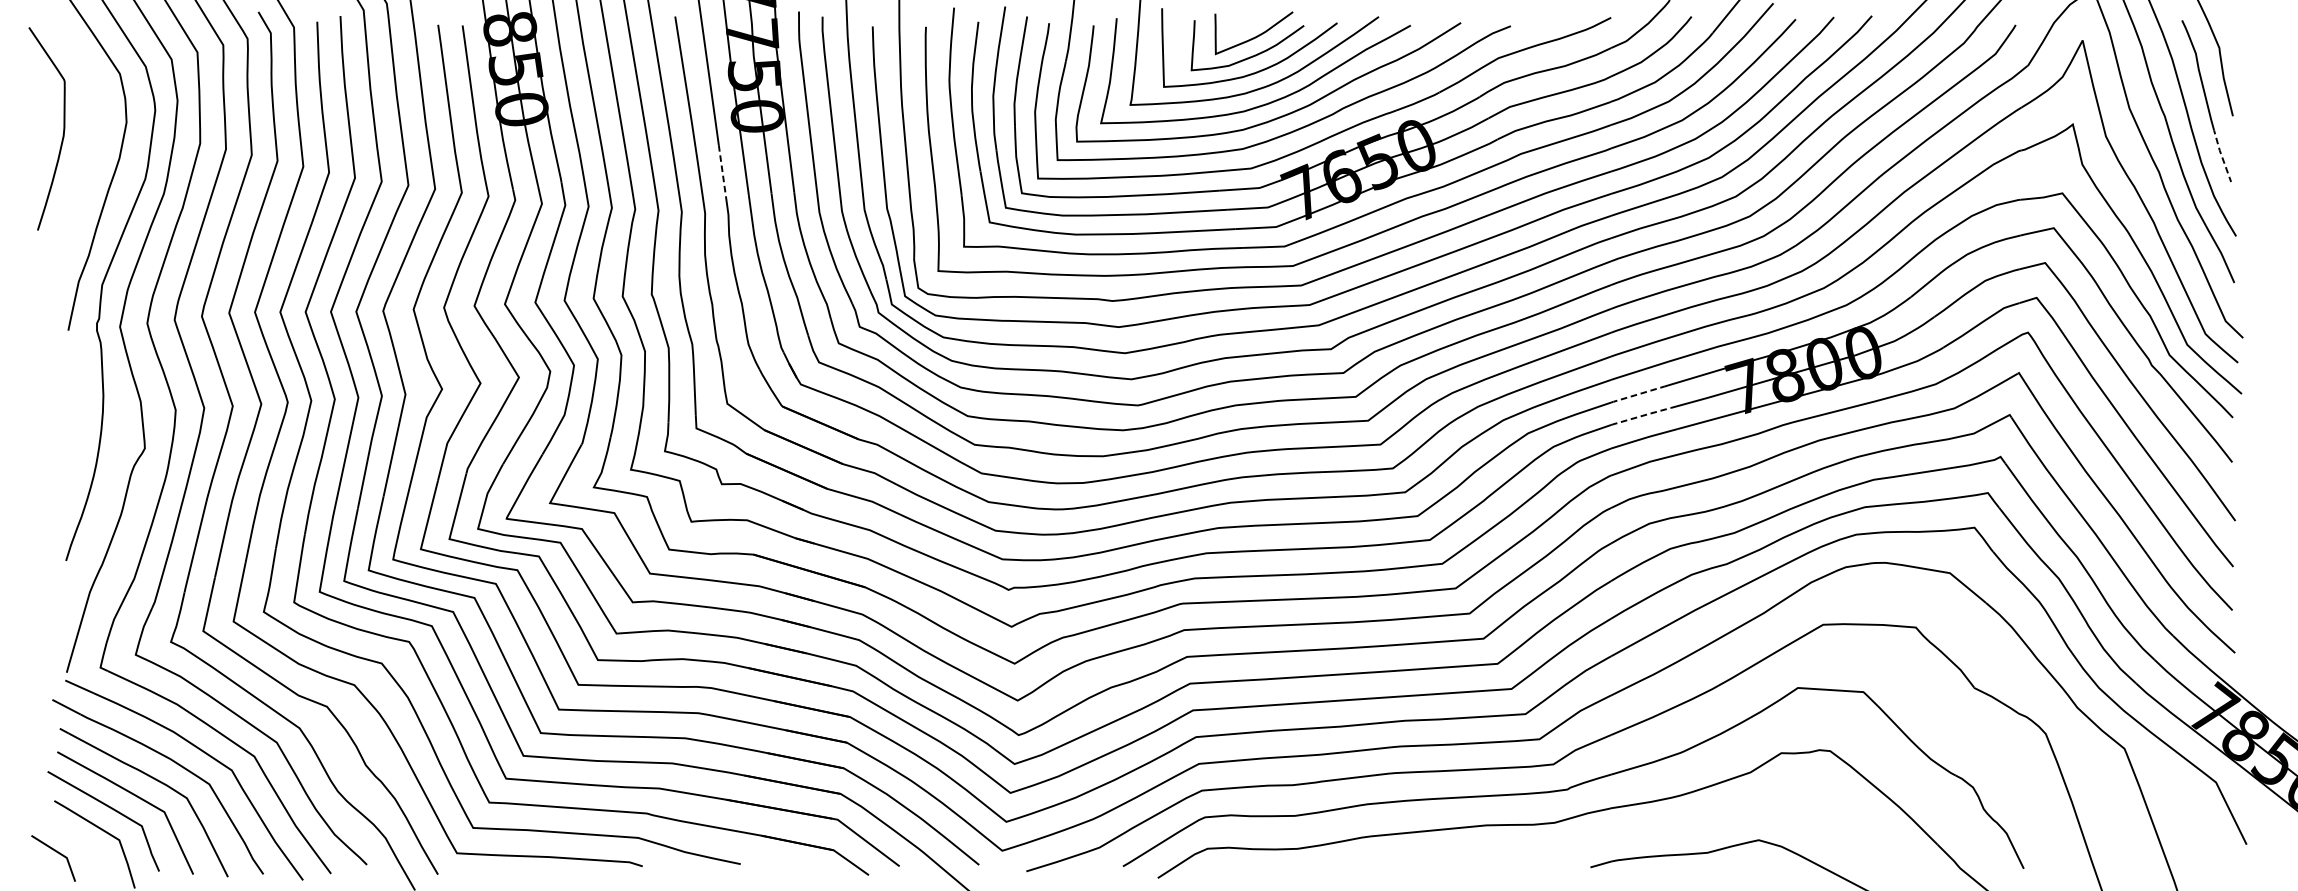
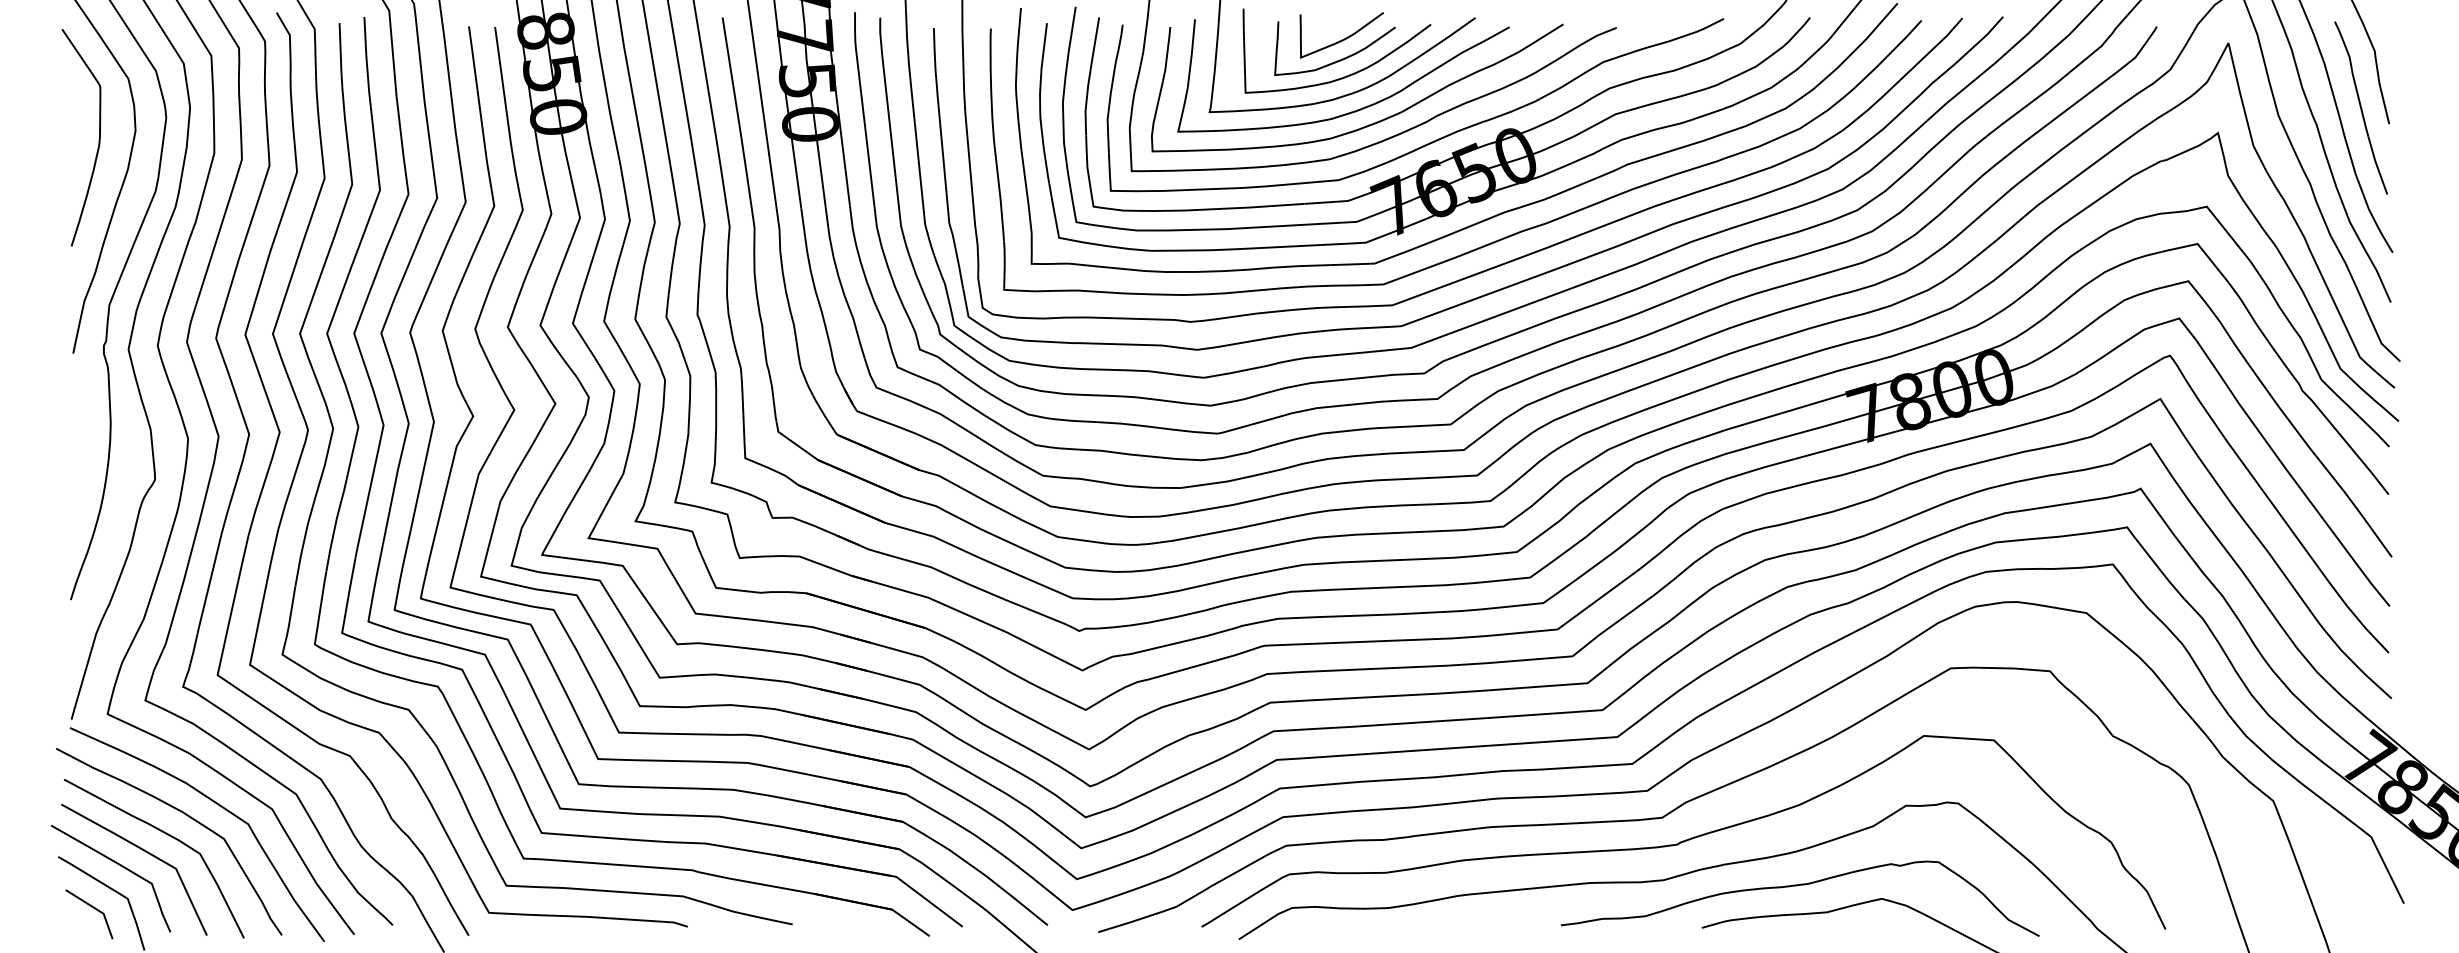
curve: (62, 130) -> (98, 139), moved
line: (2220, 153) -> (2376, 164), dashed -> solid
line: (722, 170) -> (773, 182), dashed -> solid
line: (1637, 395) -> (1752, 422), dashed -> solid
line: (1641, 416) -> (1756, 445), dashed -> solid
part: (1679, 828) -> (1797, 886), added
line: (58, 853) -> (94, 909), moved

